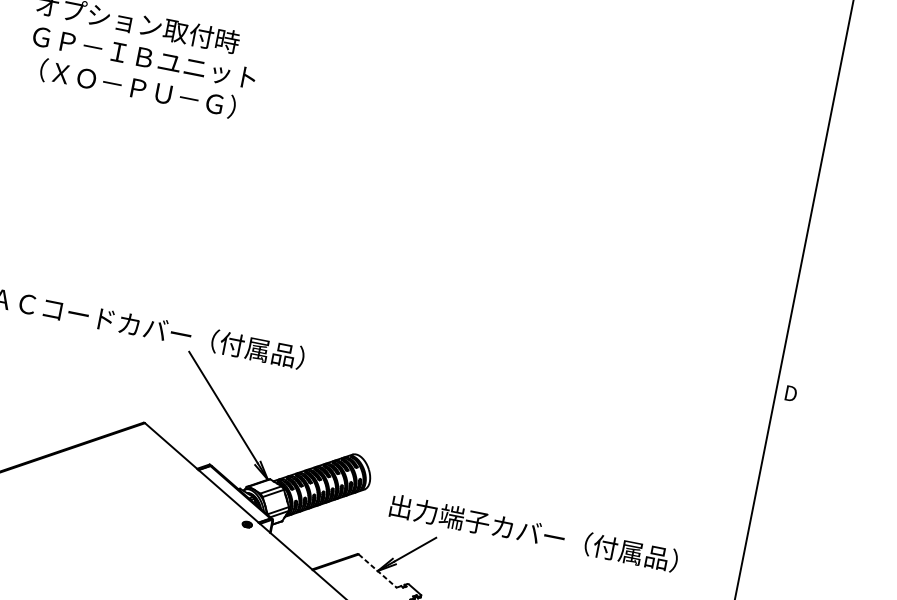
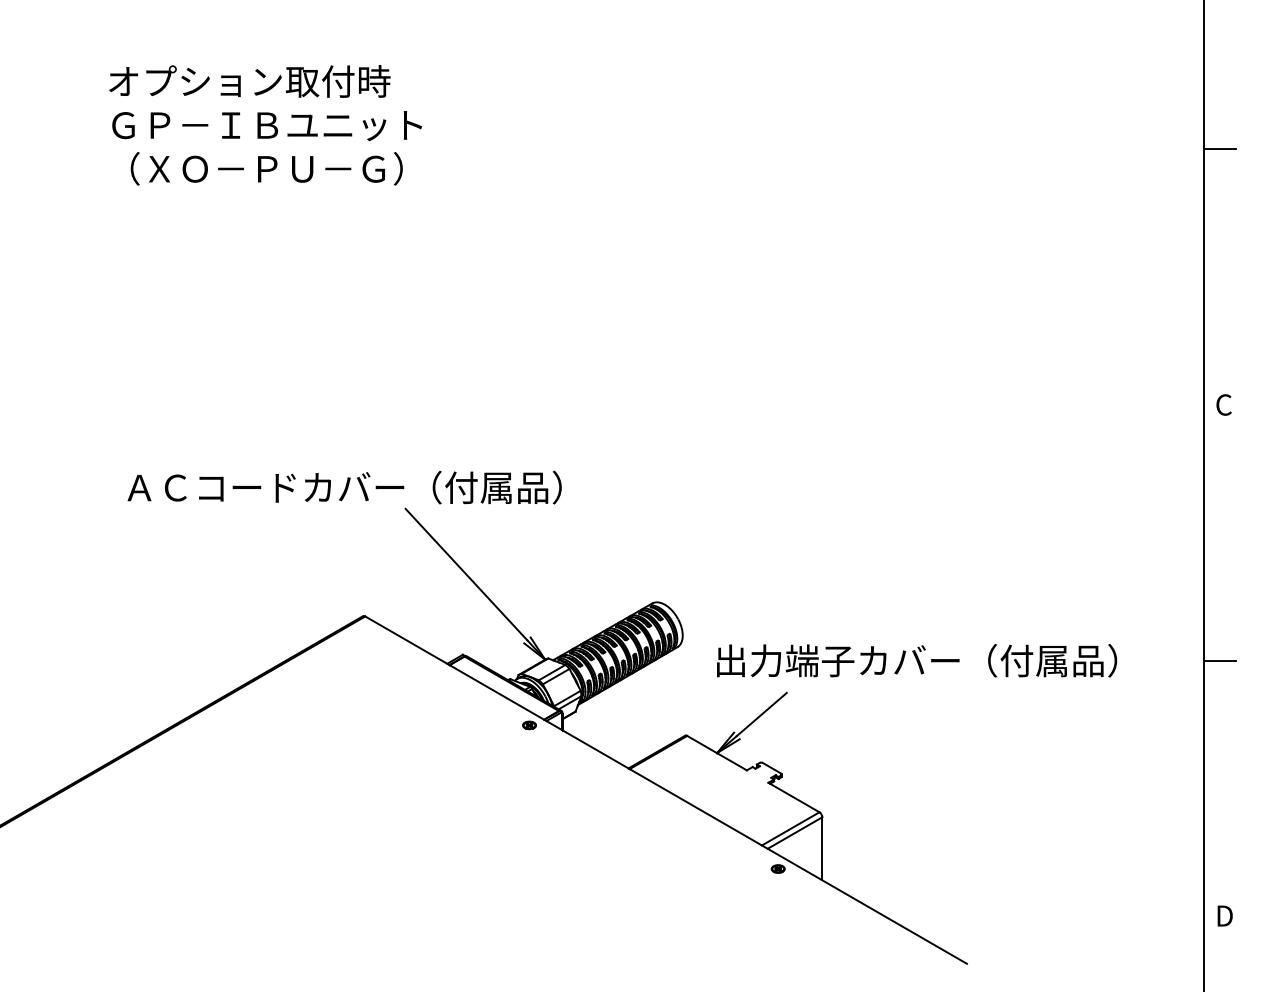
line: (823, 209) -> (1219, 149), added
text: (790, 393) -> (1224, 404), D -> C
line: (378, 571) -> (717, 753), dashed -> solid
line: (750, 575) -> (1219, 660), added

